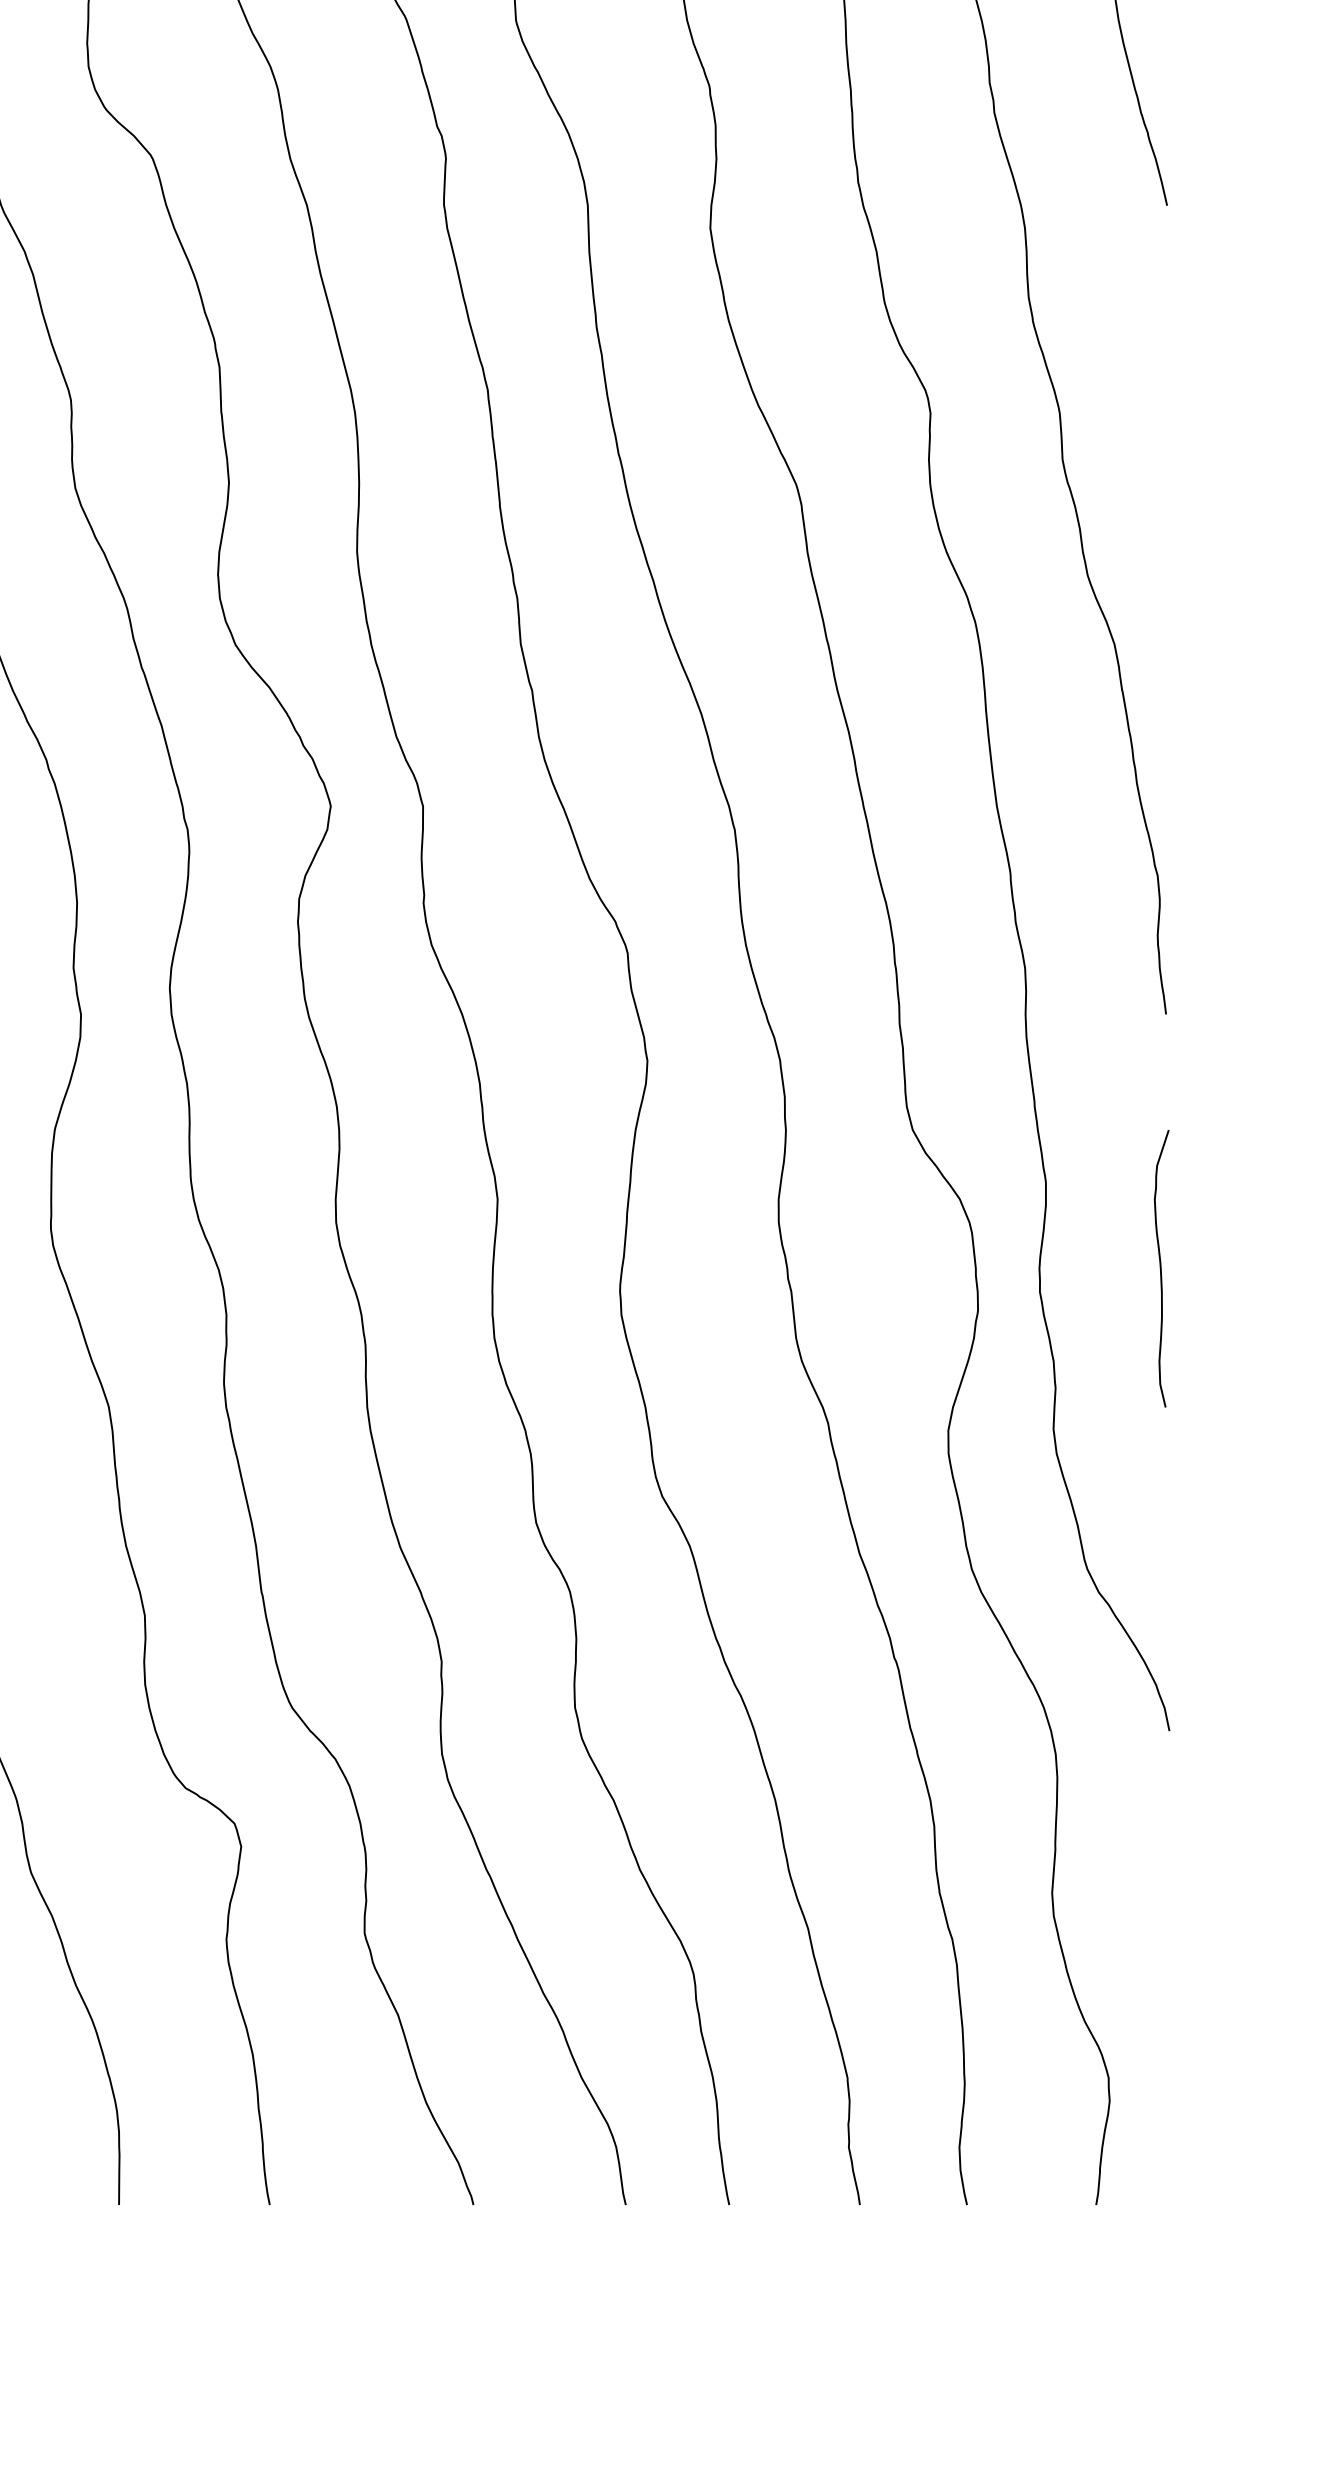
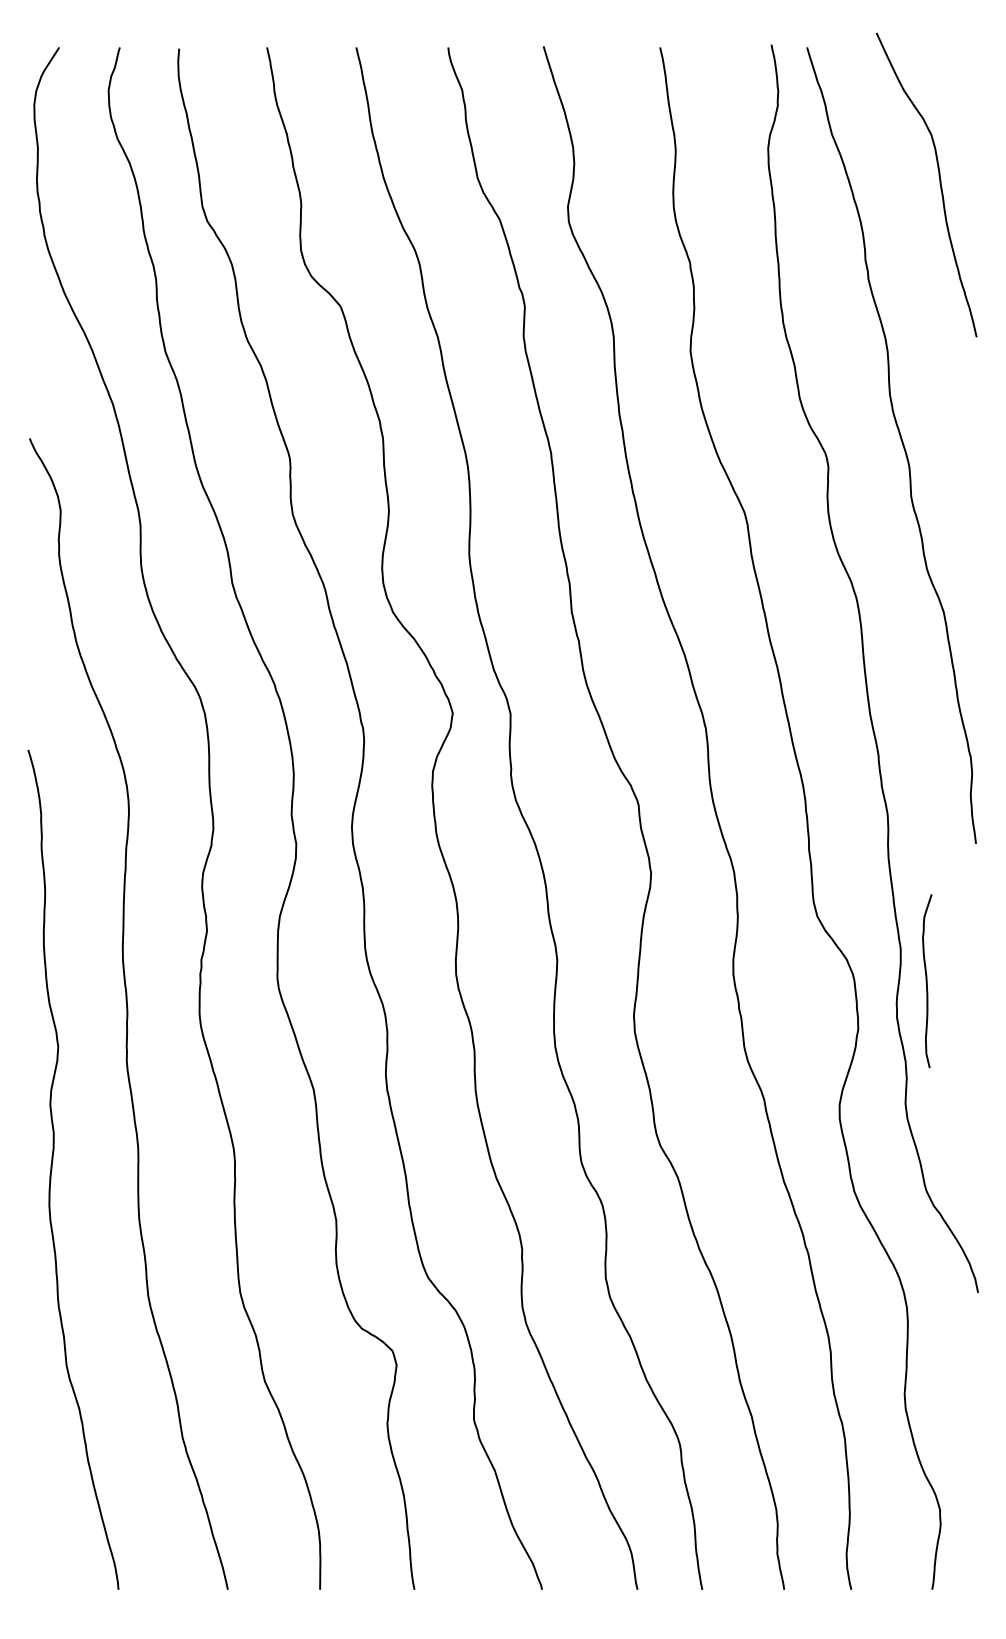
curve: (1162, 1269) -> (927, 981), moved

